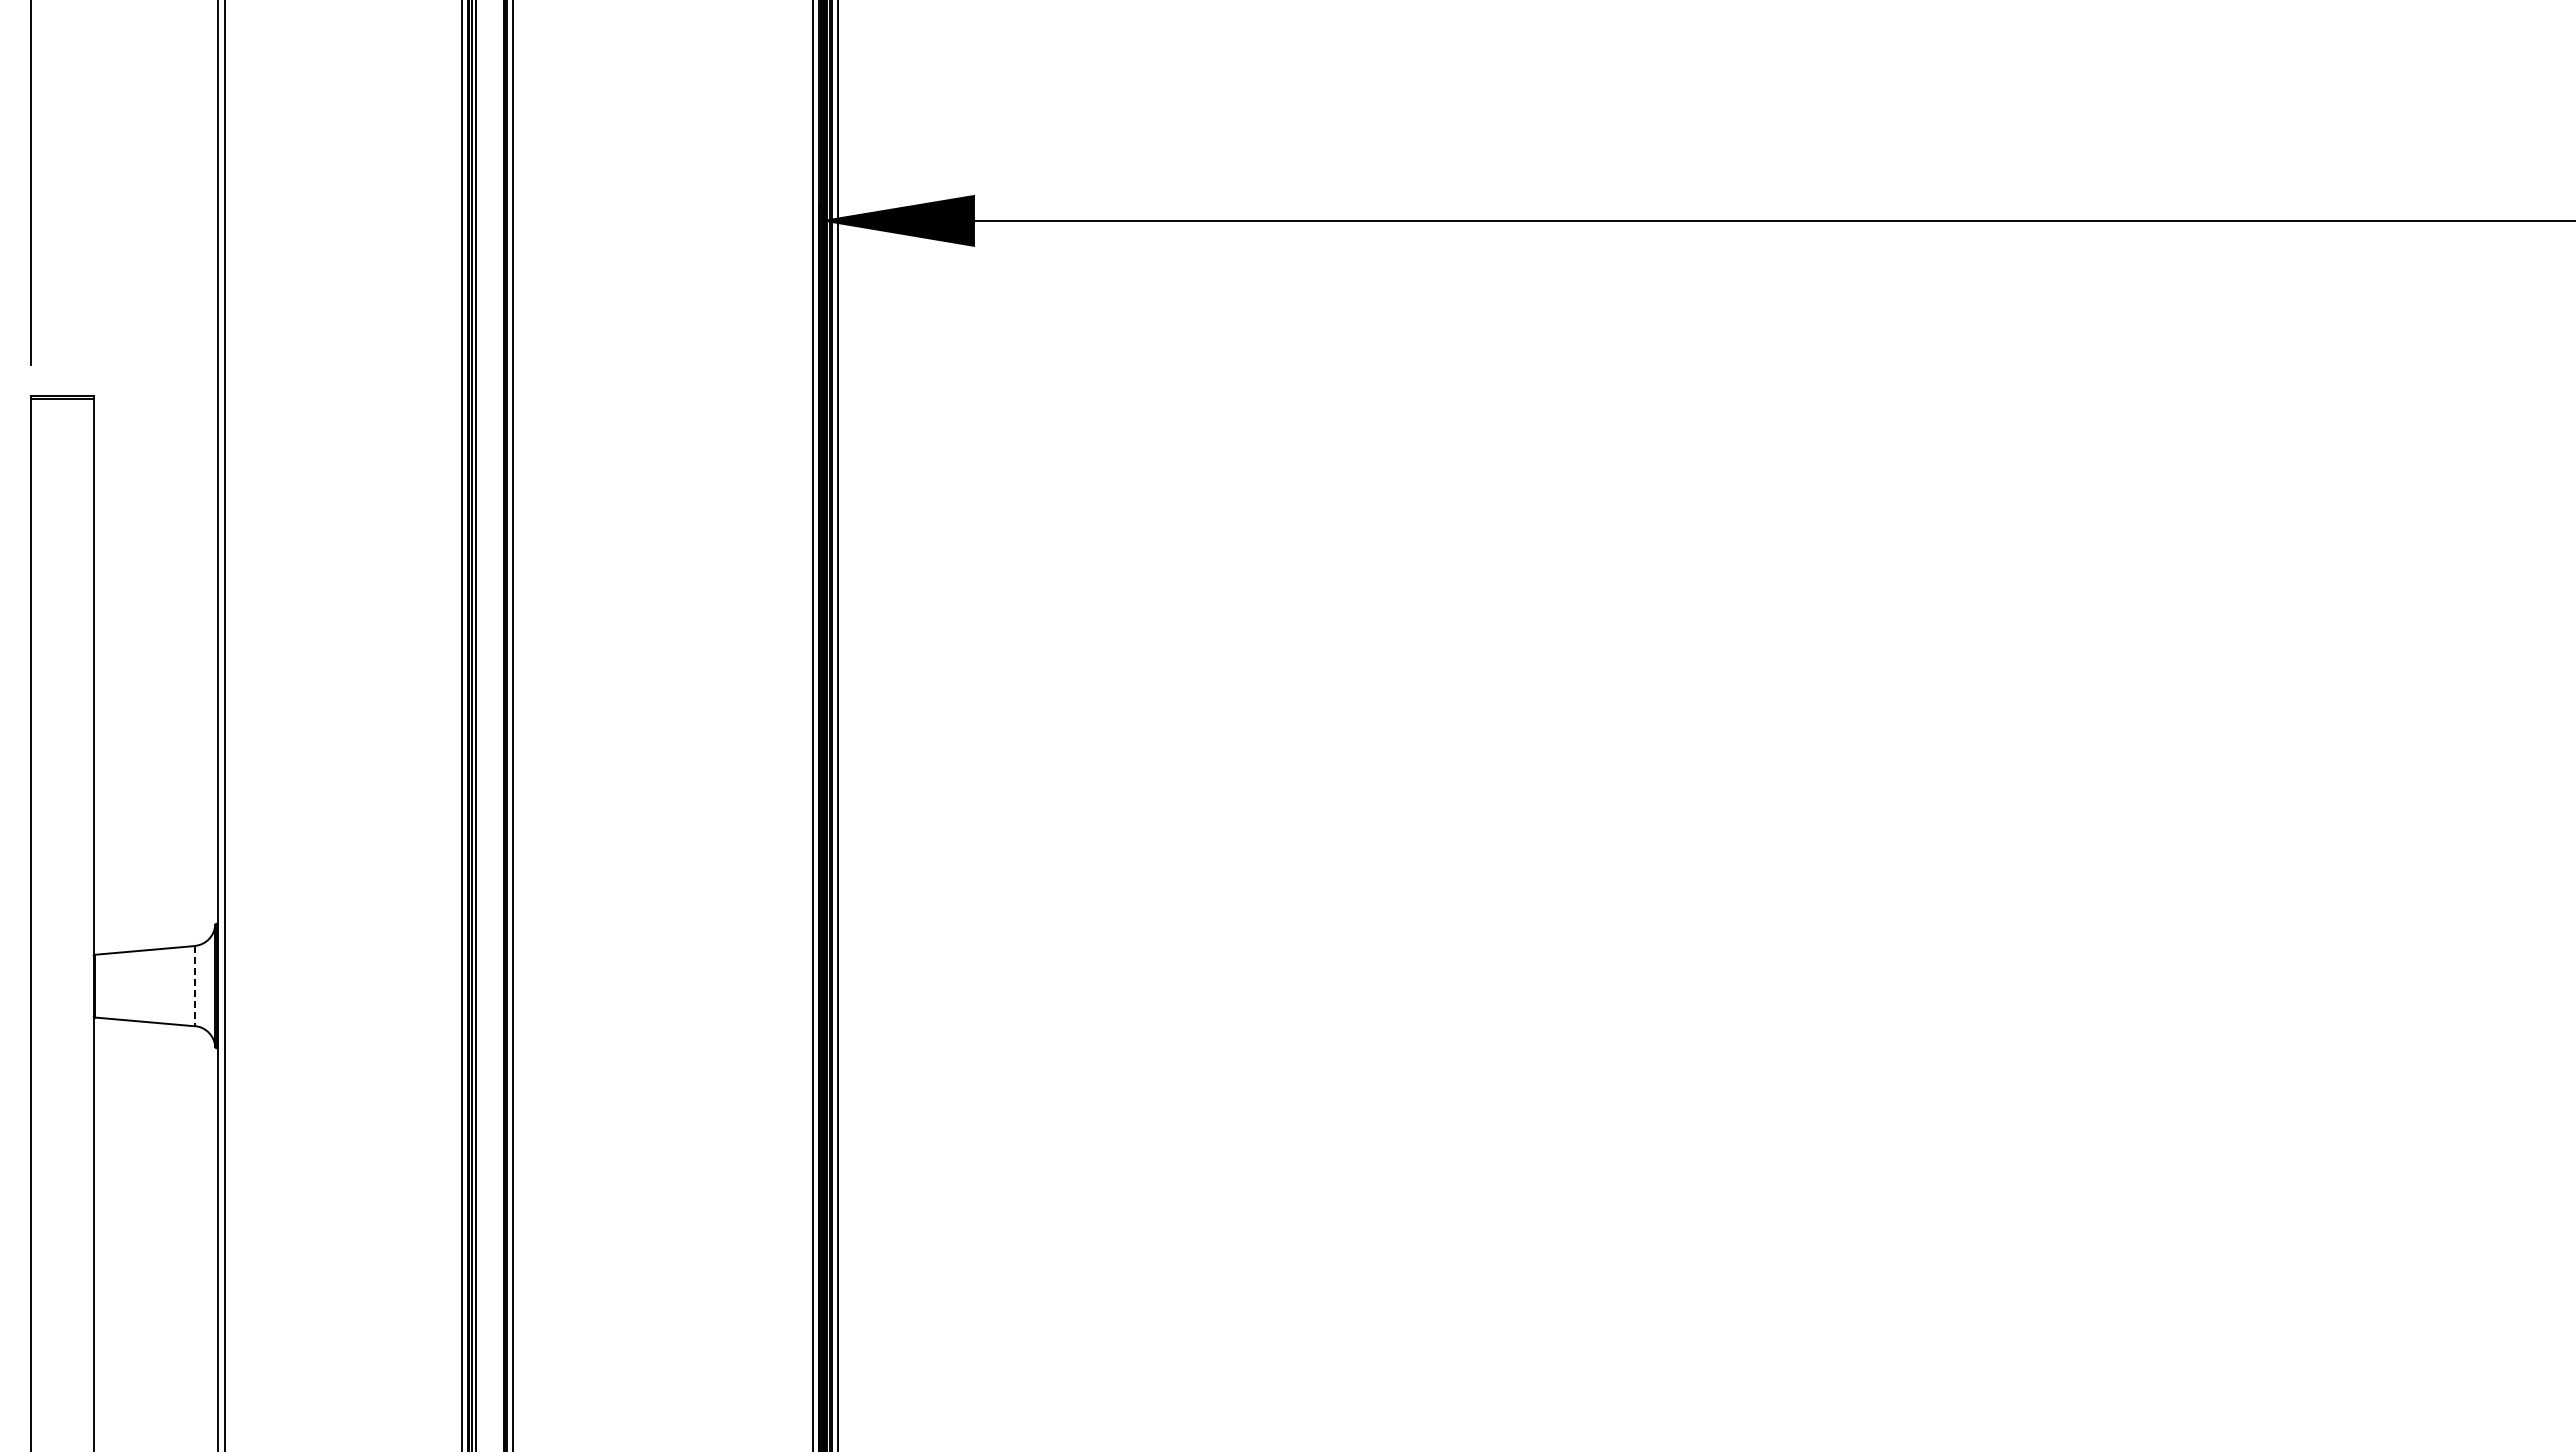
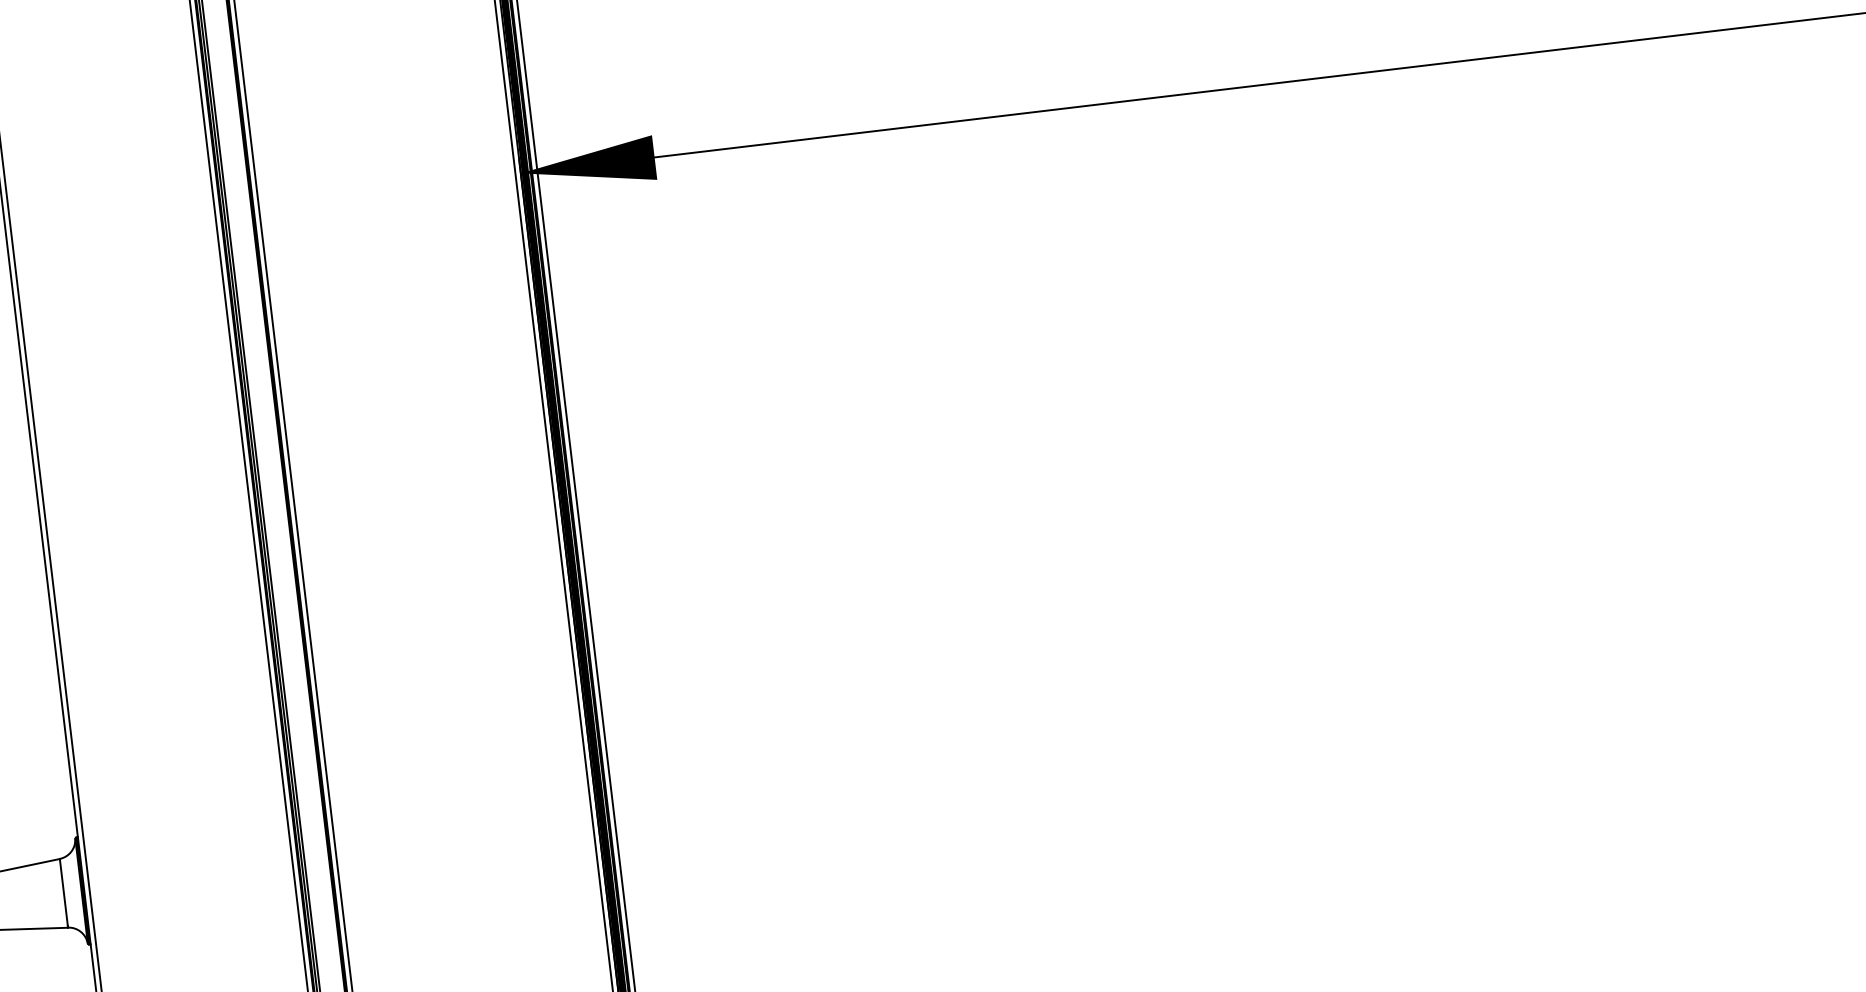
line: (194, 985) -> (63, 892), dashed -> solid

